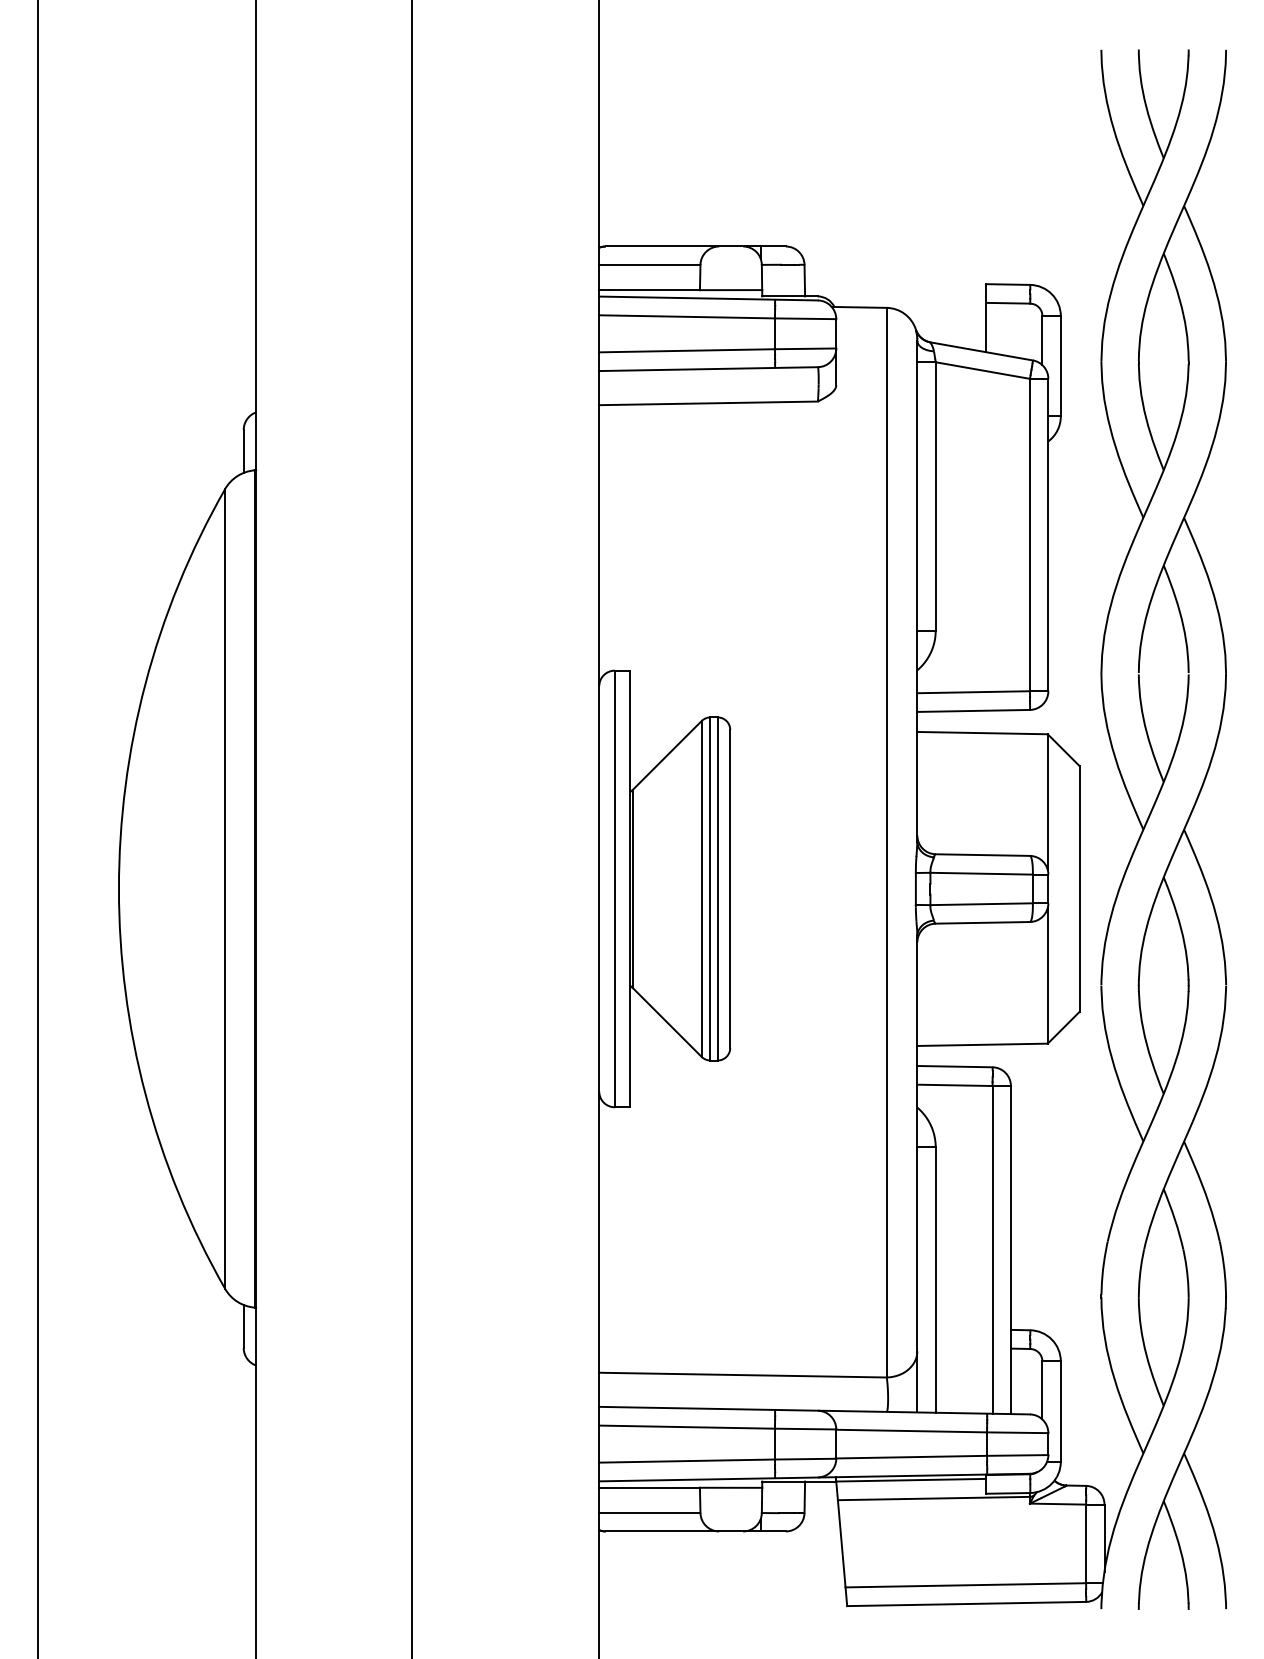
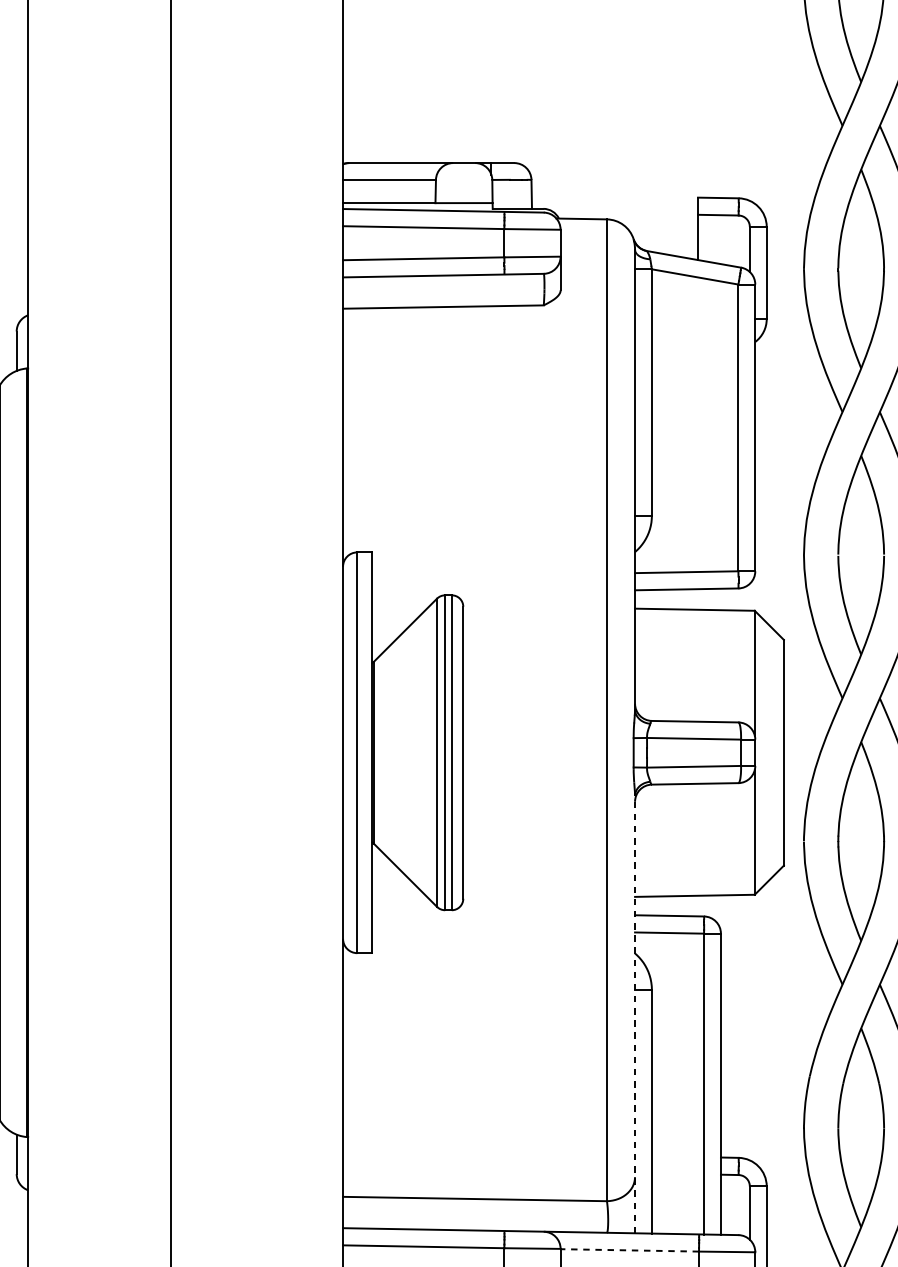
line: (917, 1173) -> (635, 1013), solid -> dashed
line: (911, 1431) -> (629, 1250), solid -> dashed

